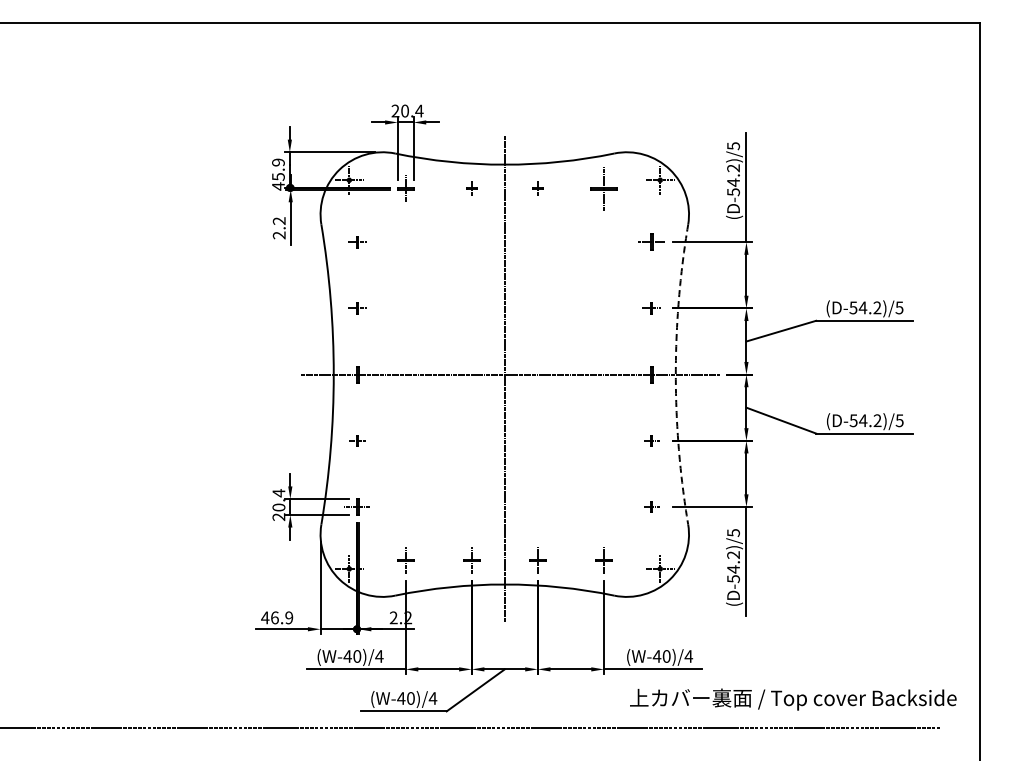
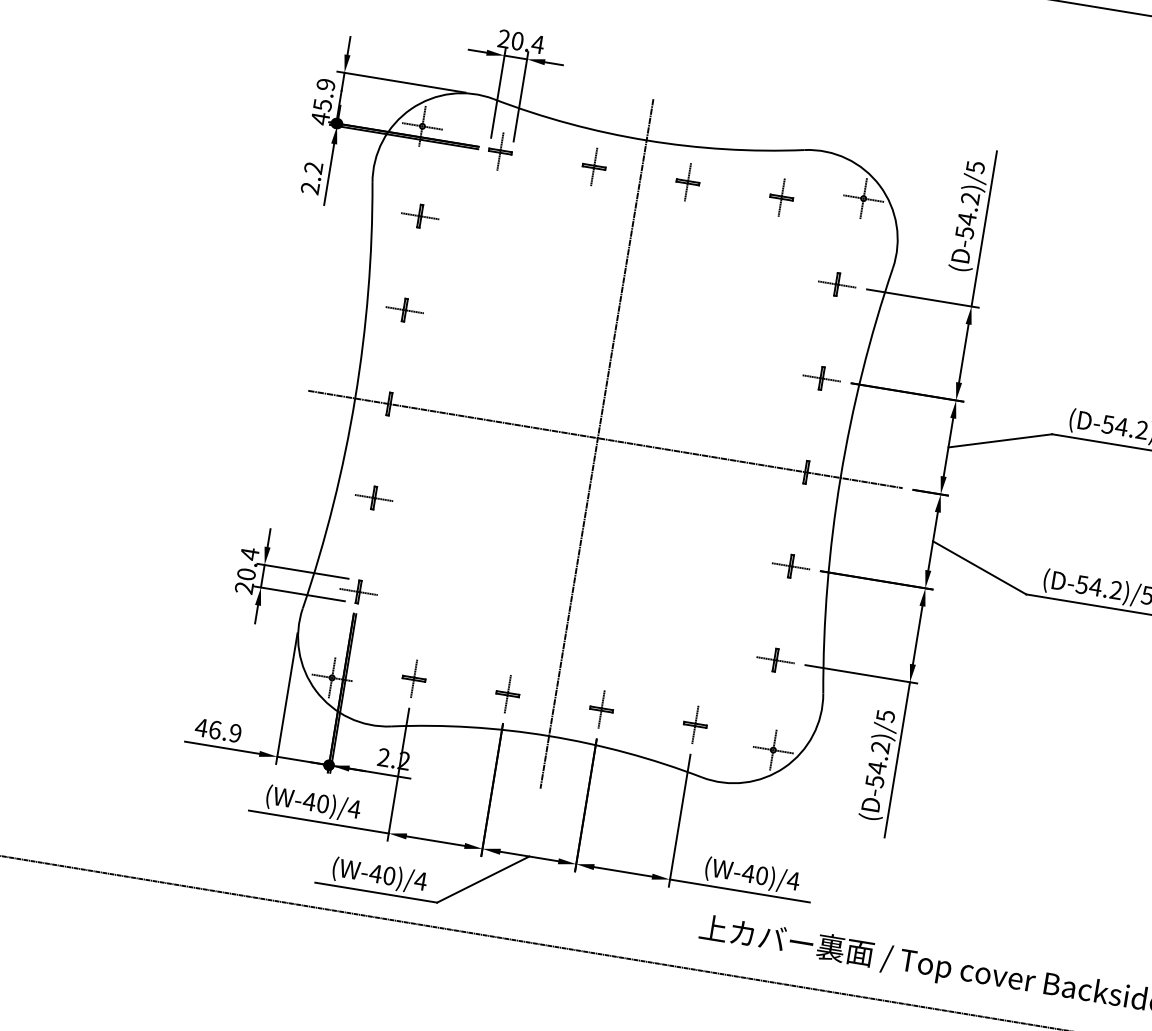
part: (471, 188) -> (593, 166), size x1.67
part: (537, 188) -> (687, 181), size x1.67
part: (603, 188) -> (781, 197), size x0.62
part: (356, 241) -> (418, 214), size x1.43
part: (356, 307) -> (403, 308), size x1.43
part: (651, 307) -> (821, 377), size x1.43
arc: (675, 374) -> (840, 477), dashed -> solid
part: (356, 440) -> (372, 497), size x1.67
part: (651, 440) -> (790, 565), size x1.67
part: (651, 506) -> (775, 659), size x1.67

